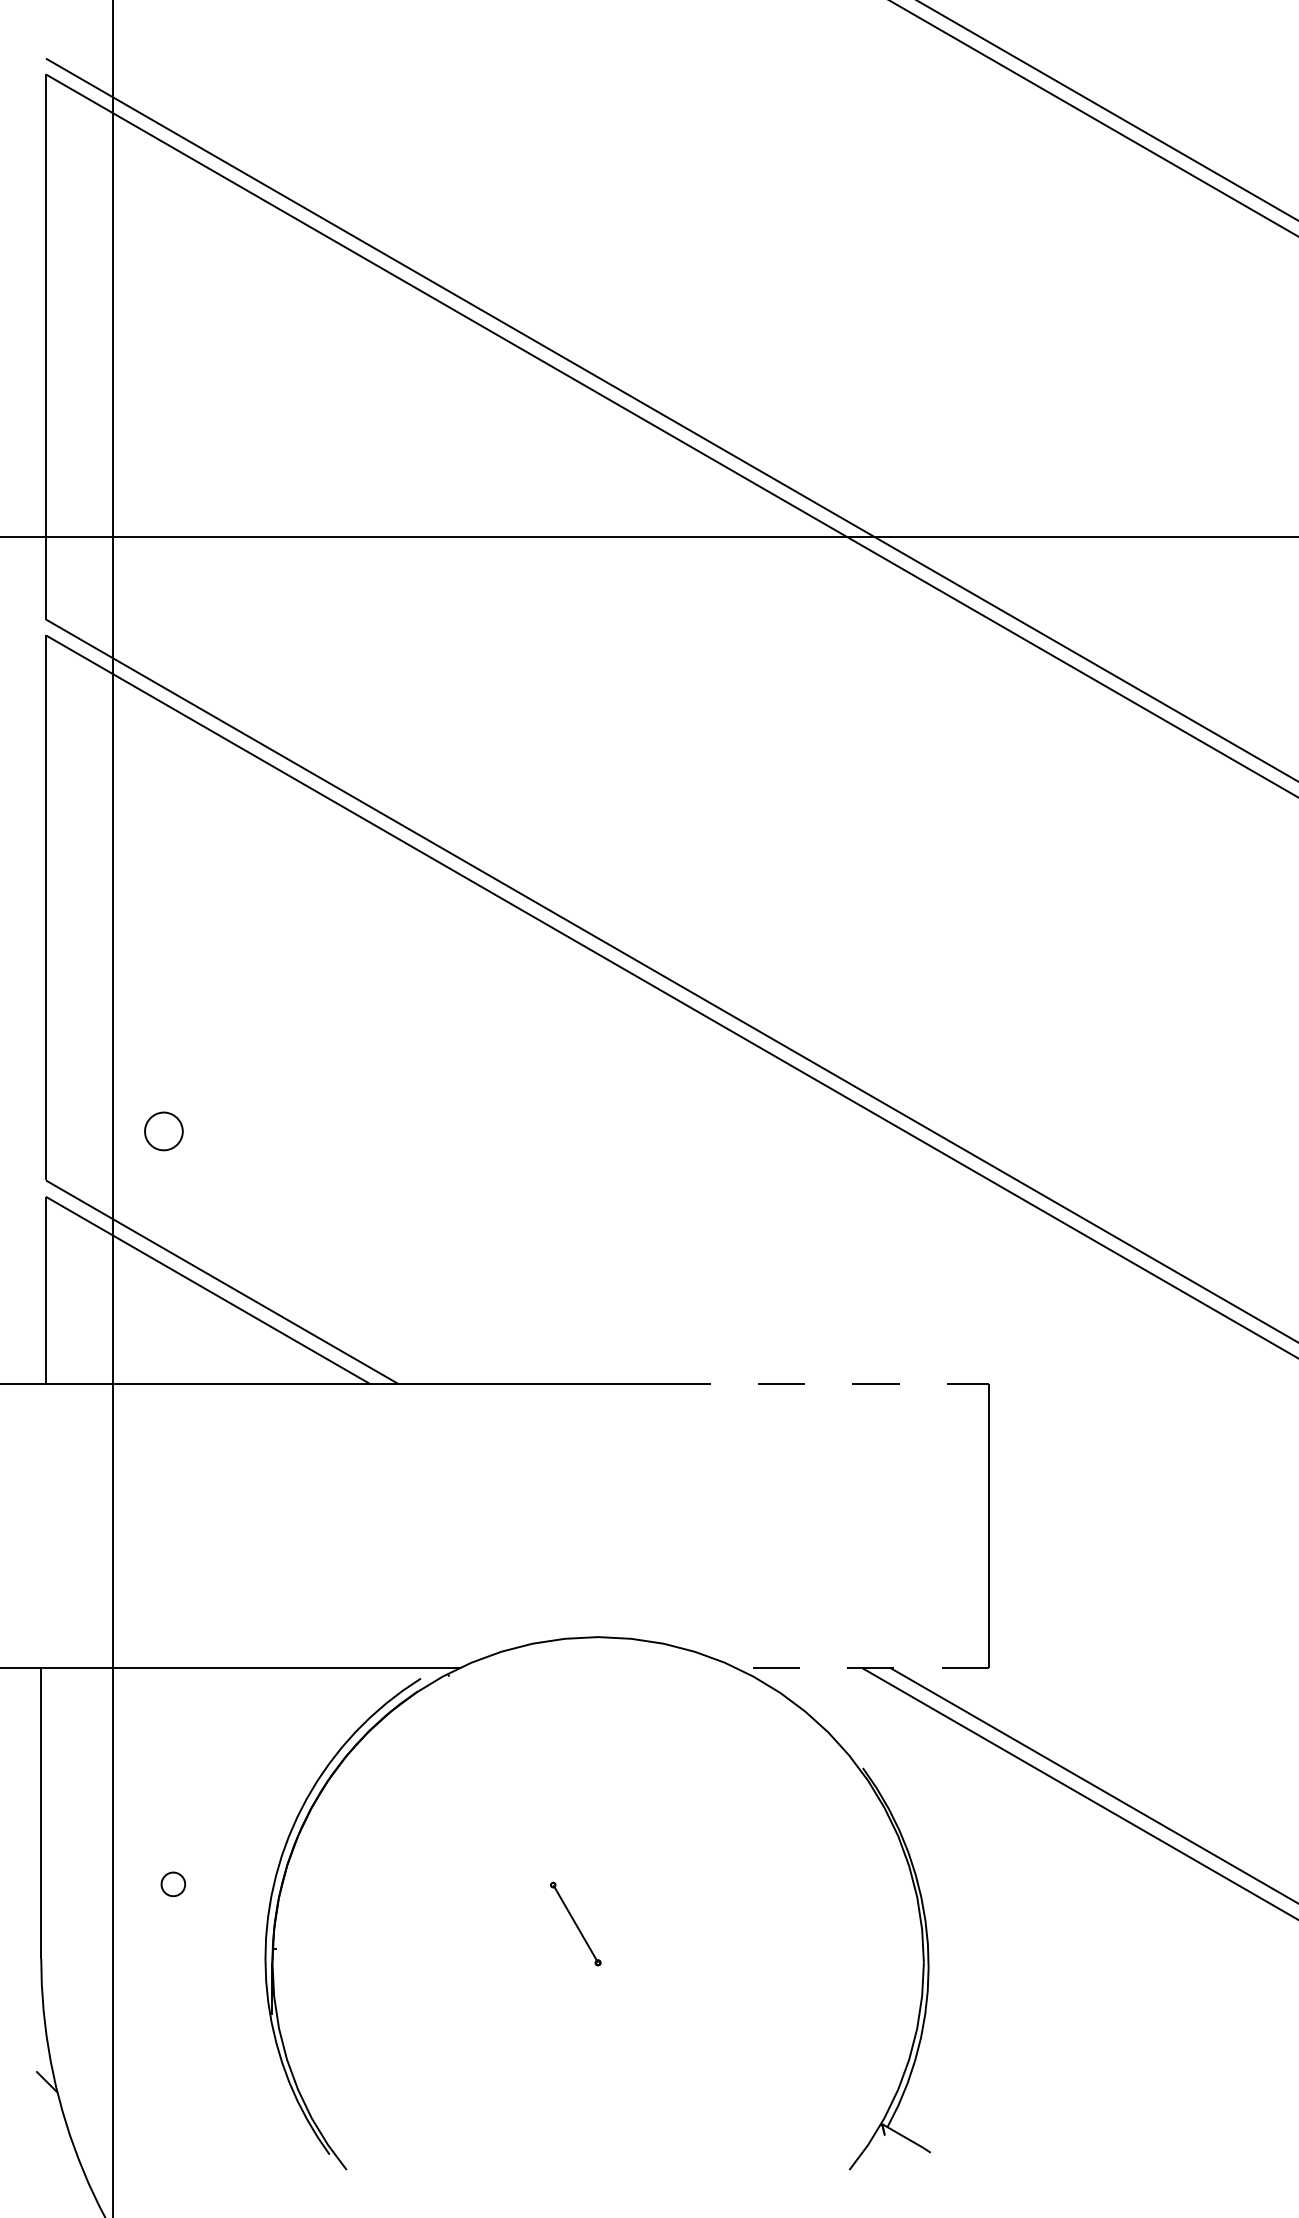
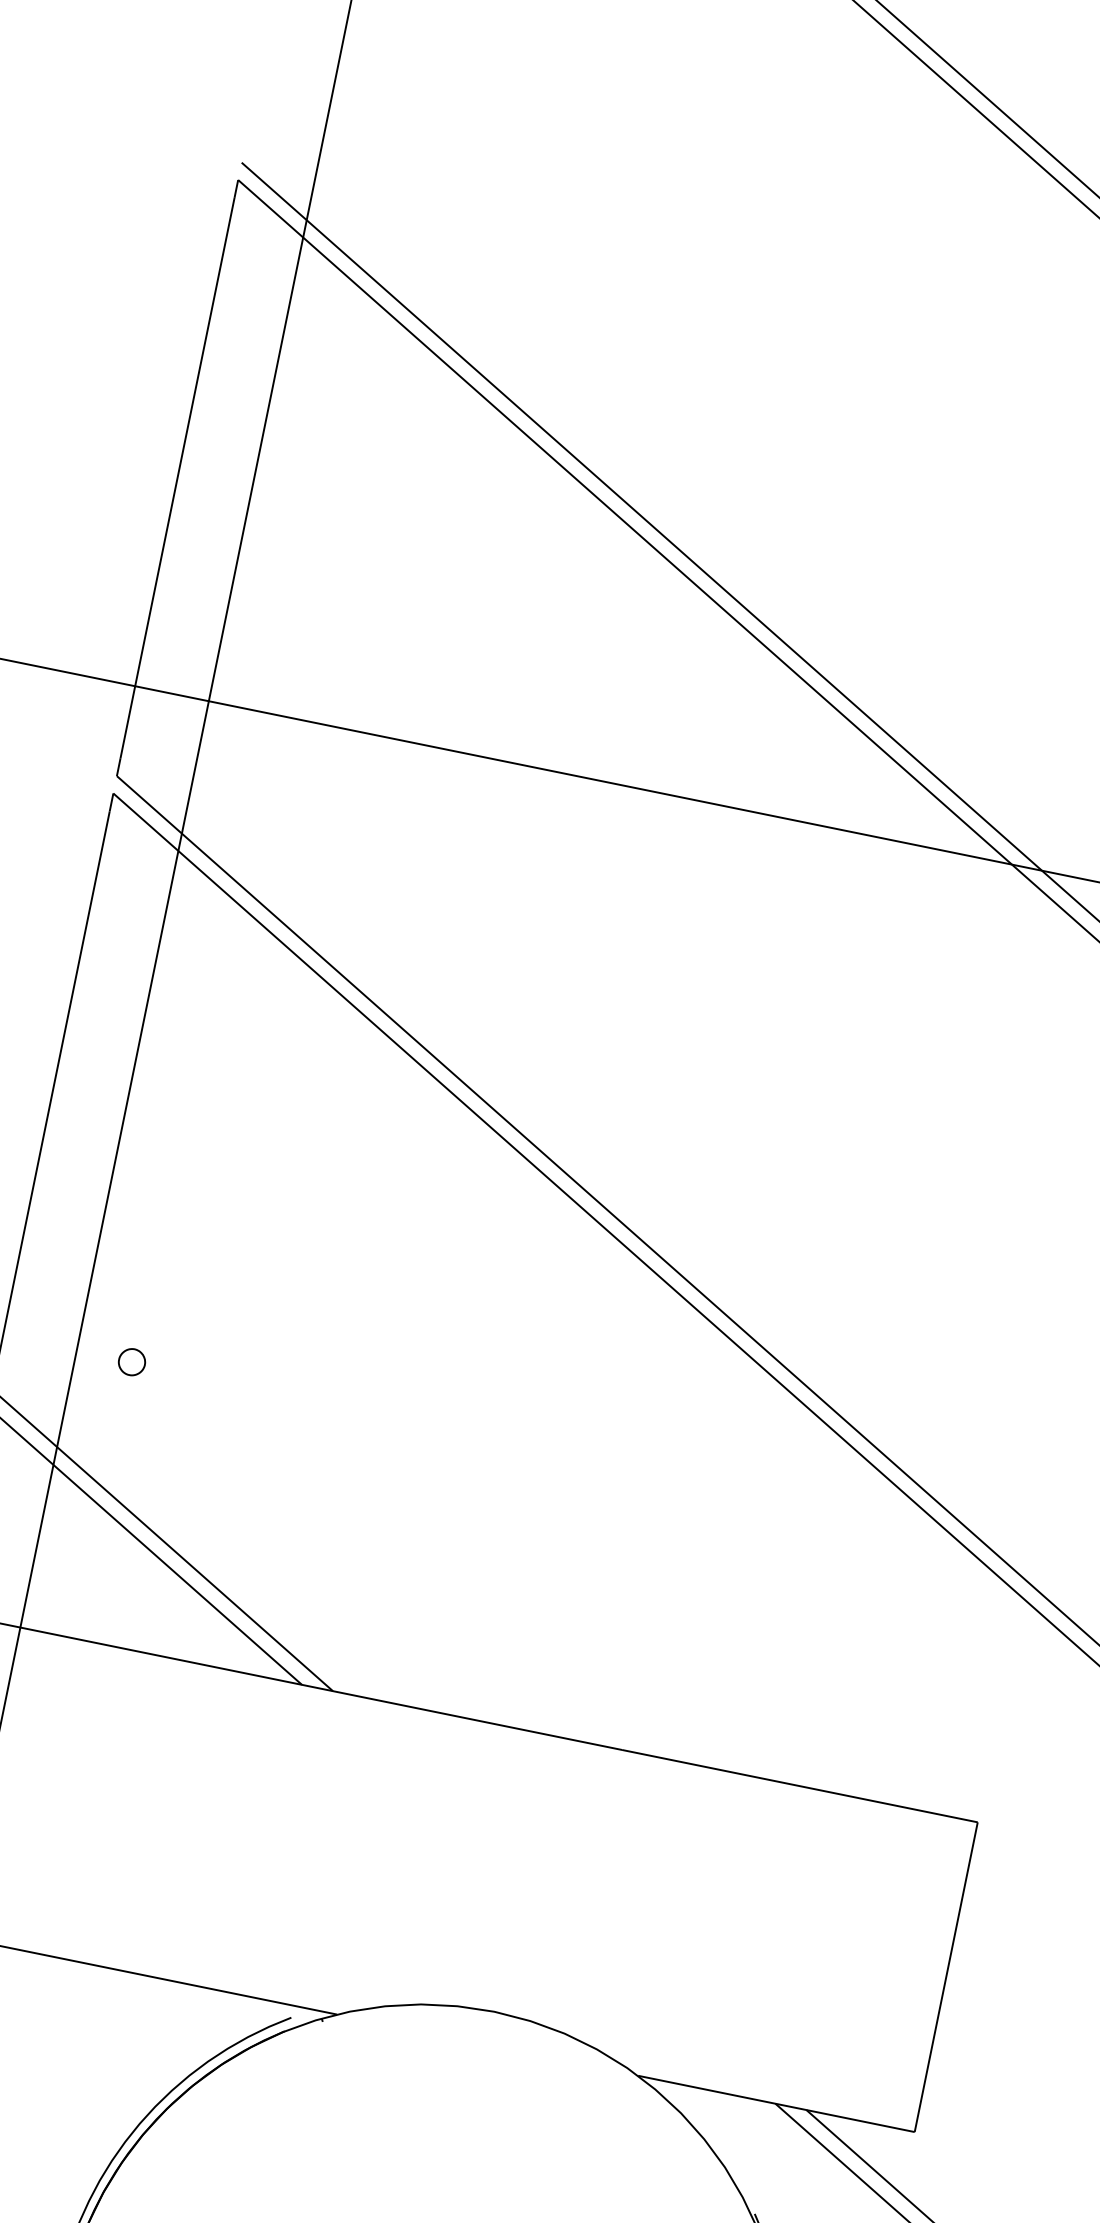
part: (163, 1131) -> (131, 1362), size x0.62
line: (826, 1384) -> (800, 1786), dashed -> solid
line: (861, 1667) -> (775, 2103), dashed -> solid

